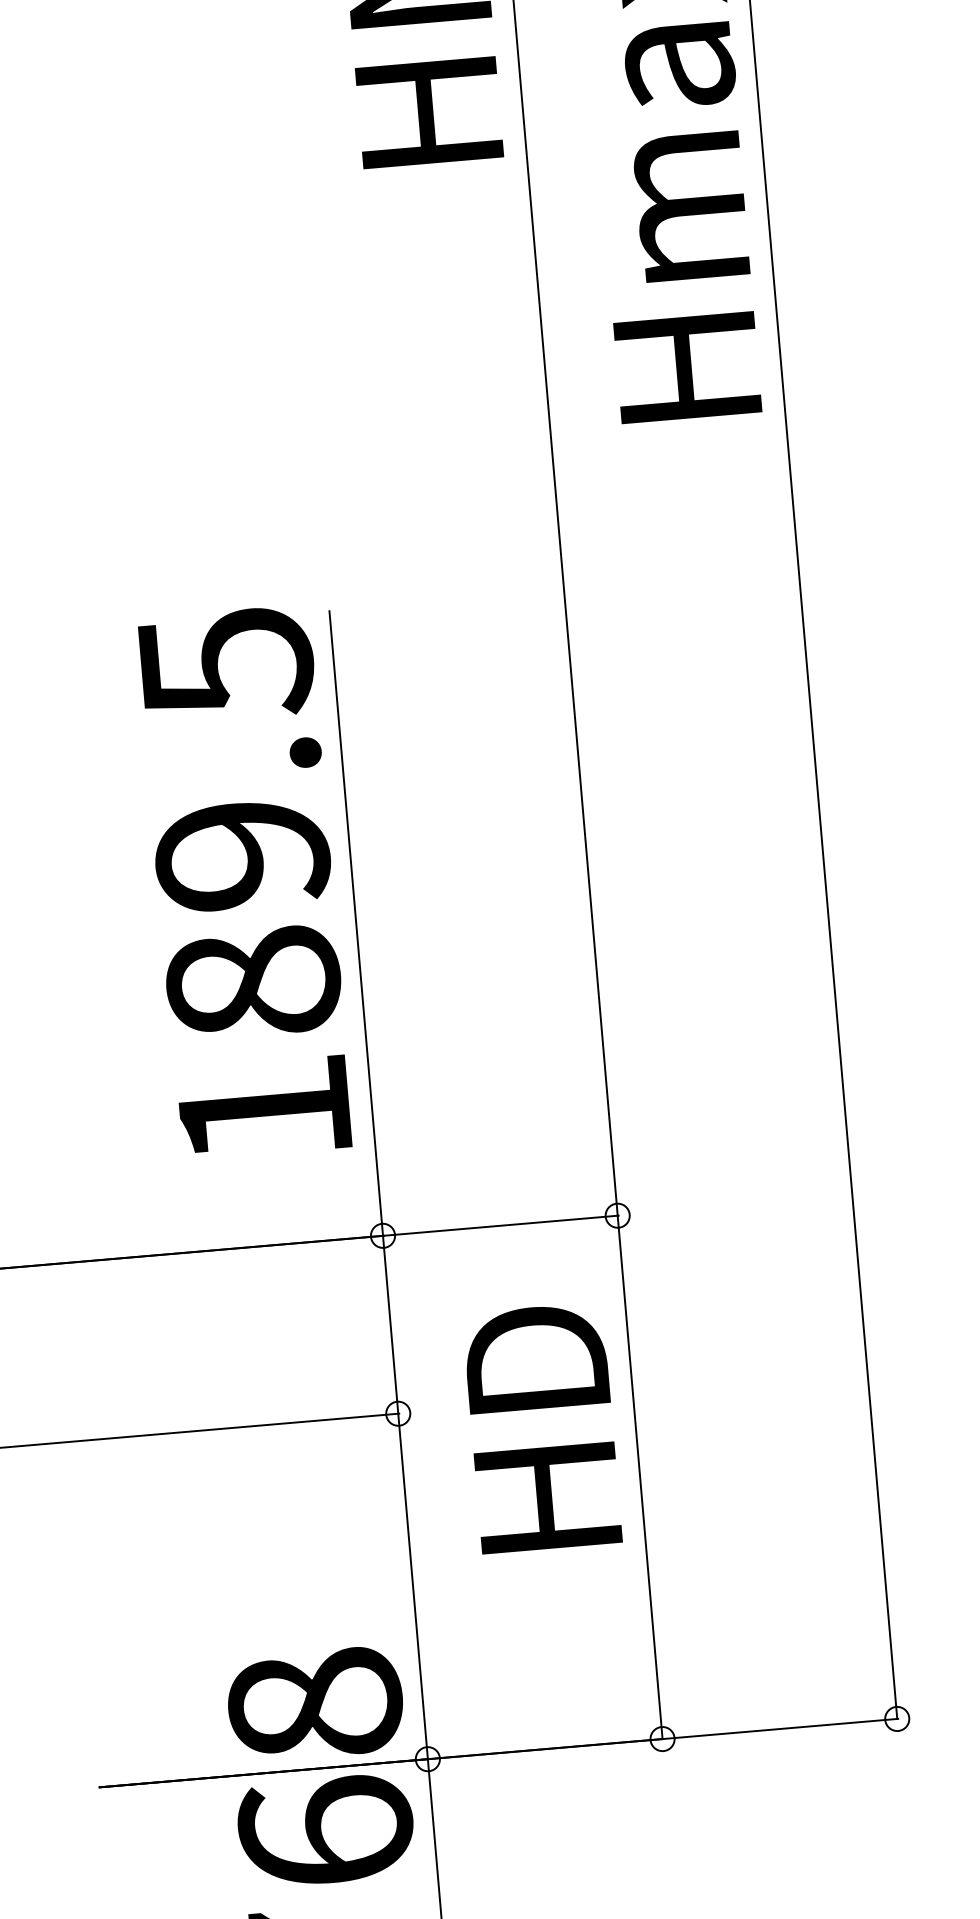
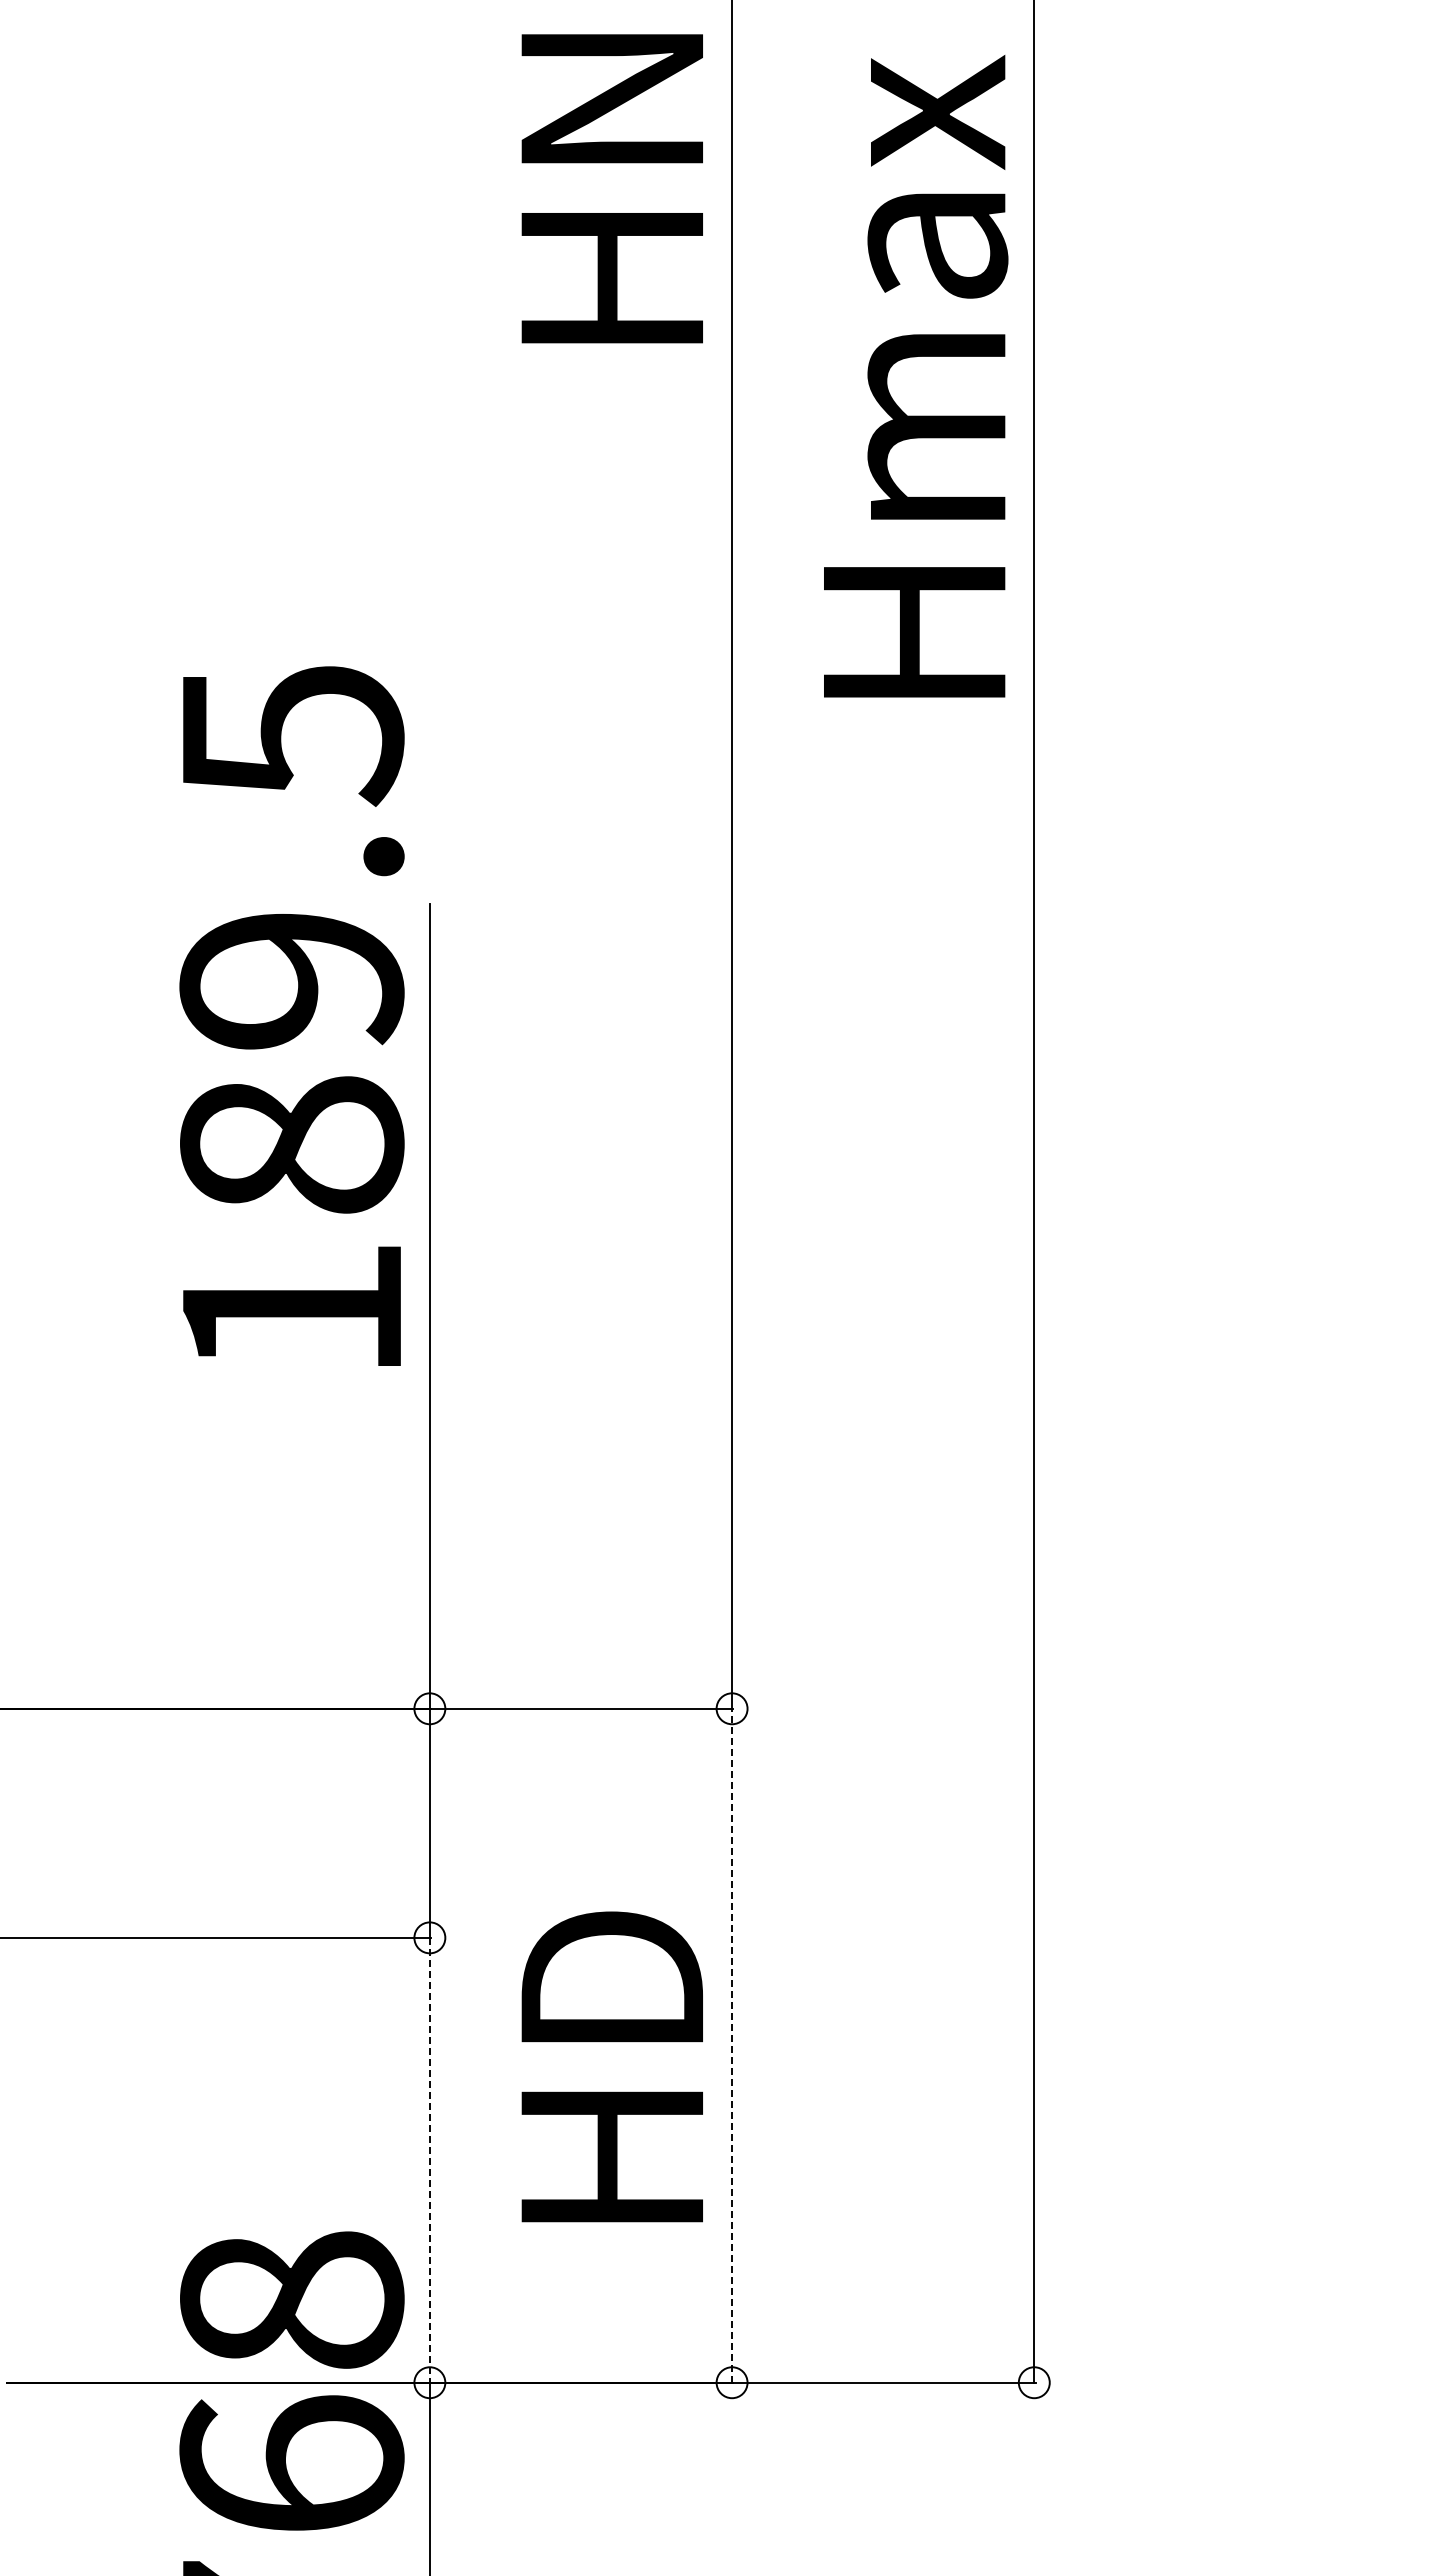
text: (244, 882) -> (291, 1015), moved
text: (541, 1427) -> (611, 2066), moved
line: (640, 1477) -> (732, 2045), solid -> dashed
line: (412, 1586) -> (429, 2160), solid -> dashed

